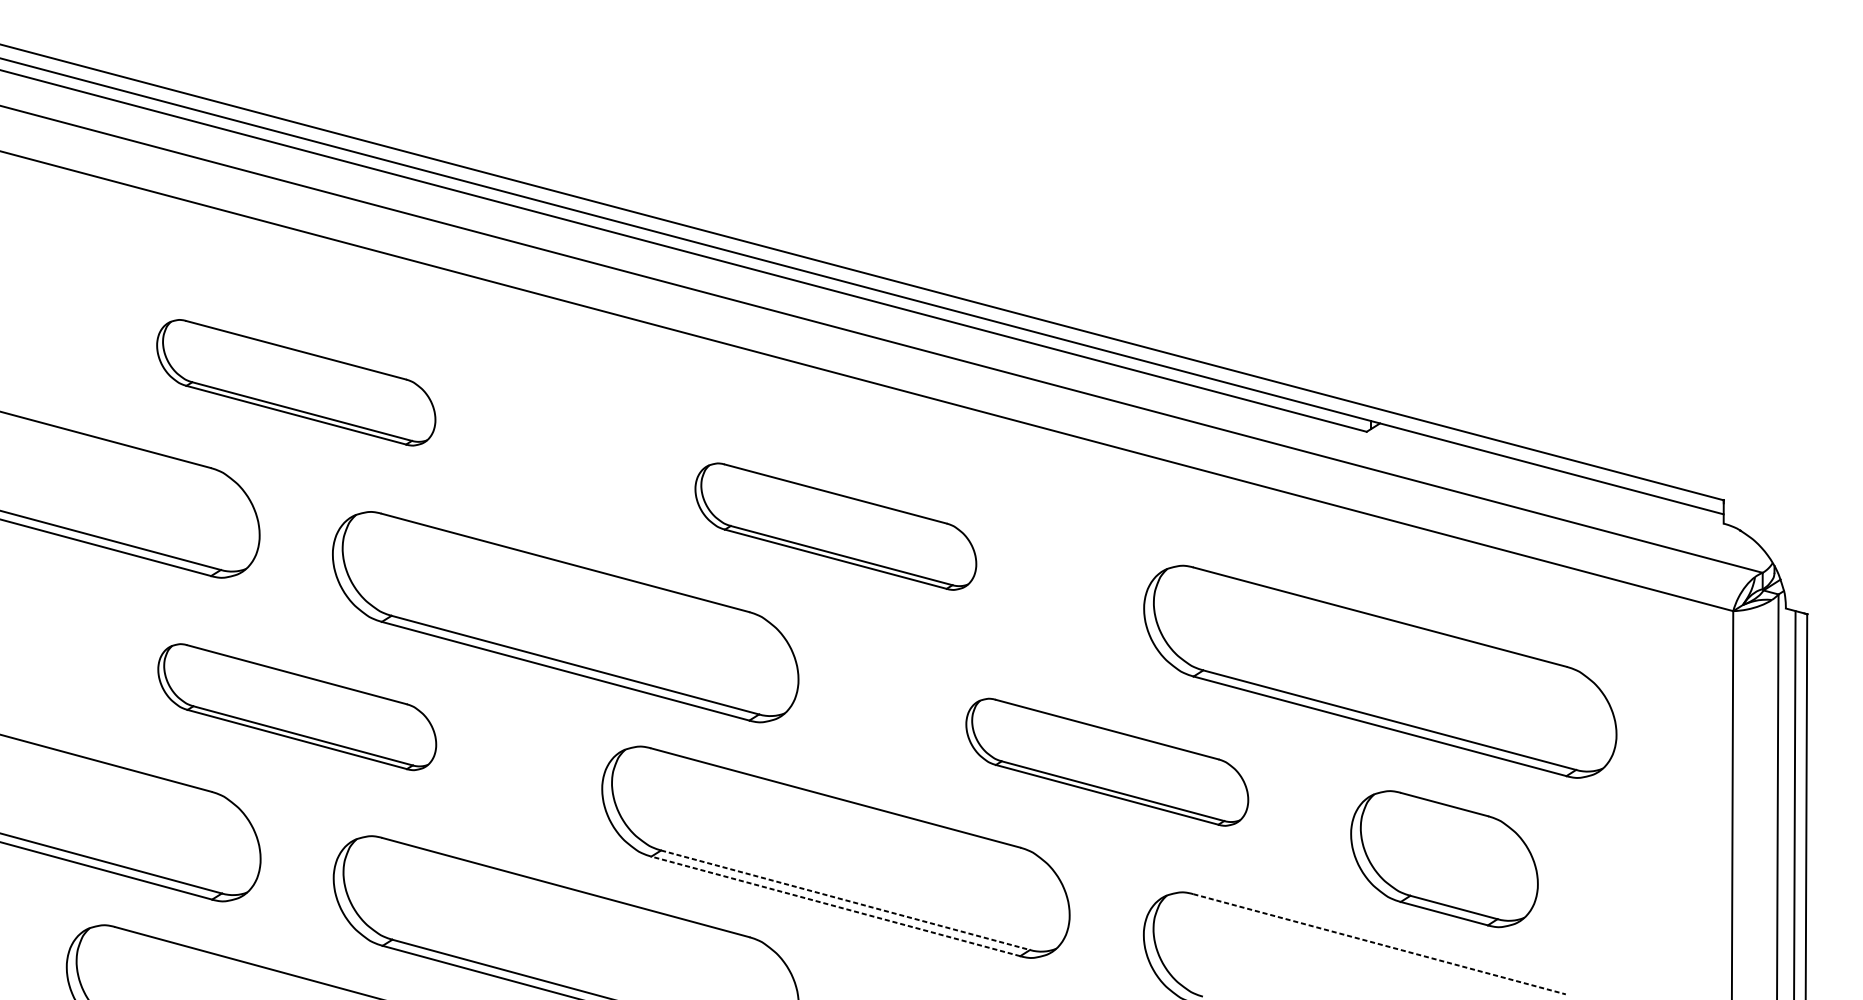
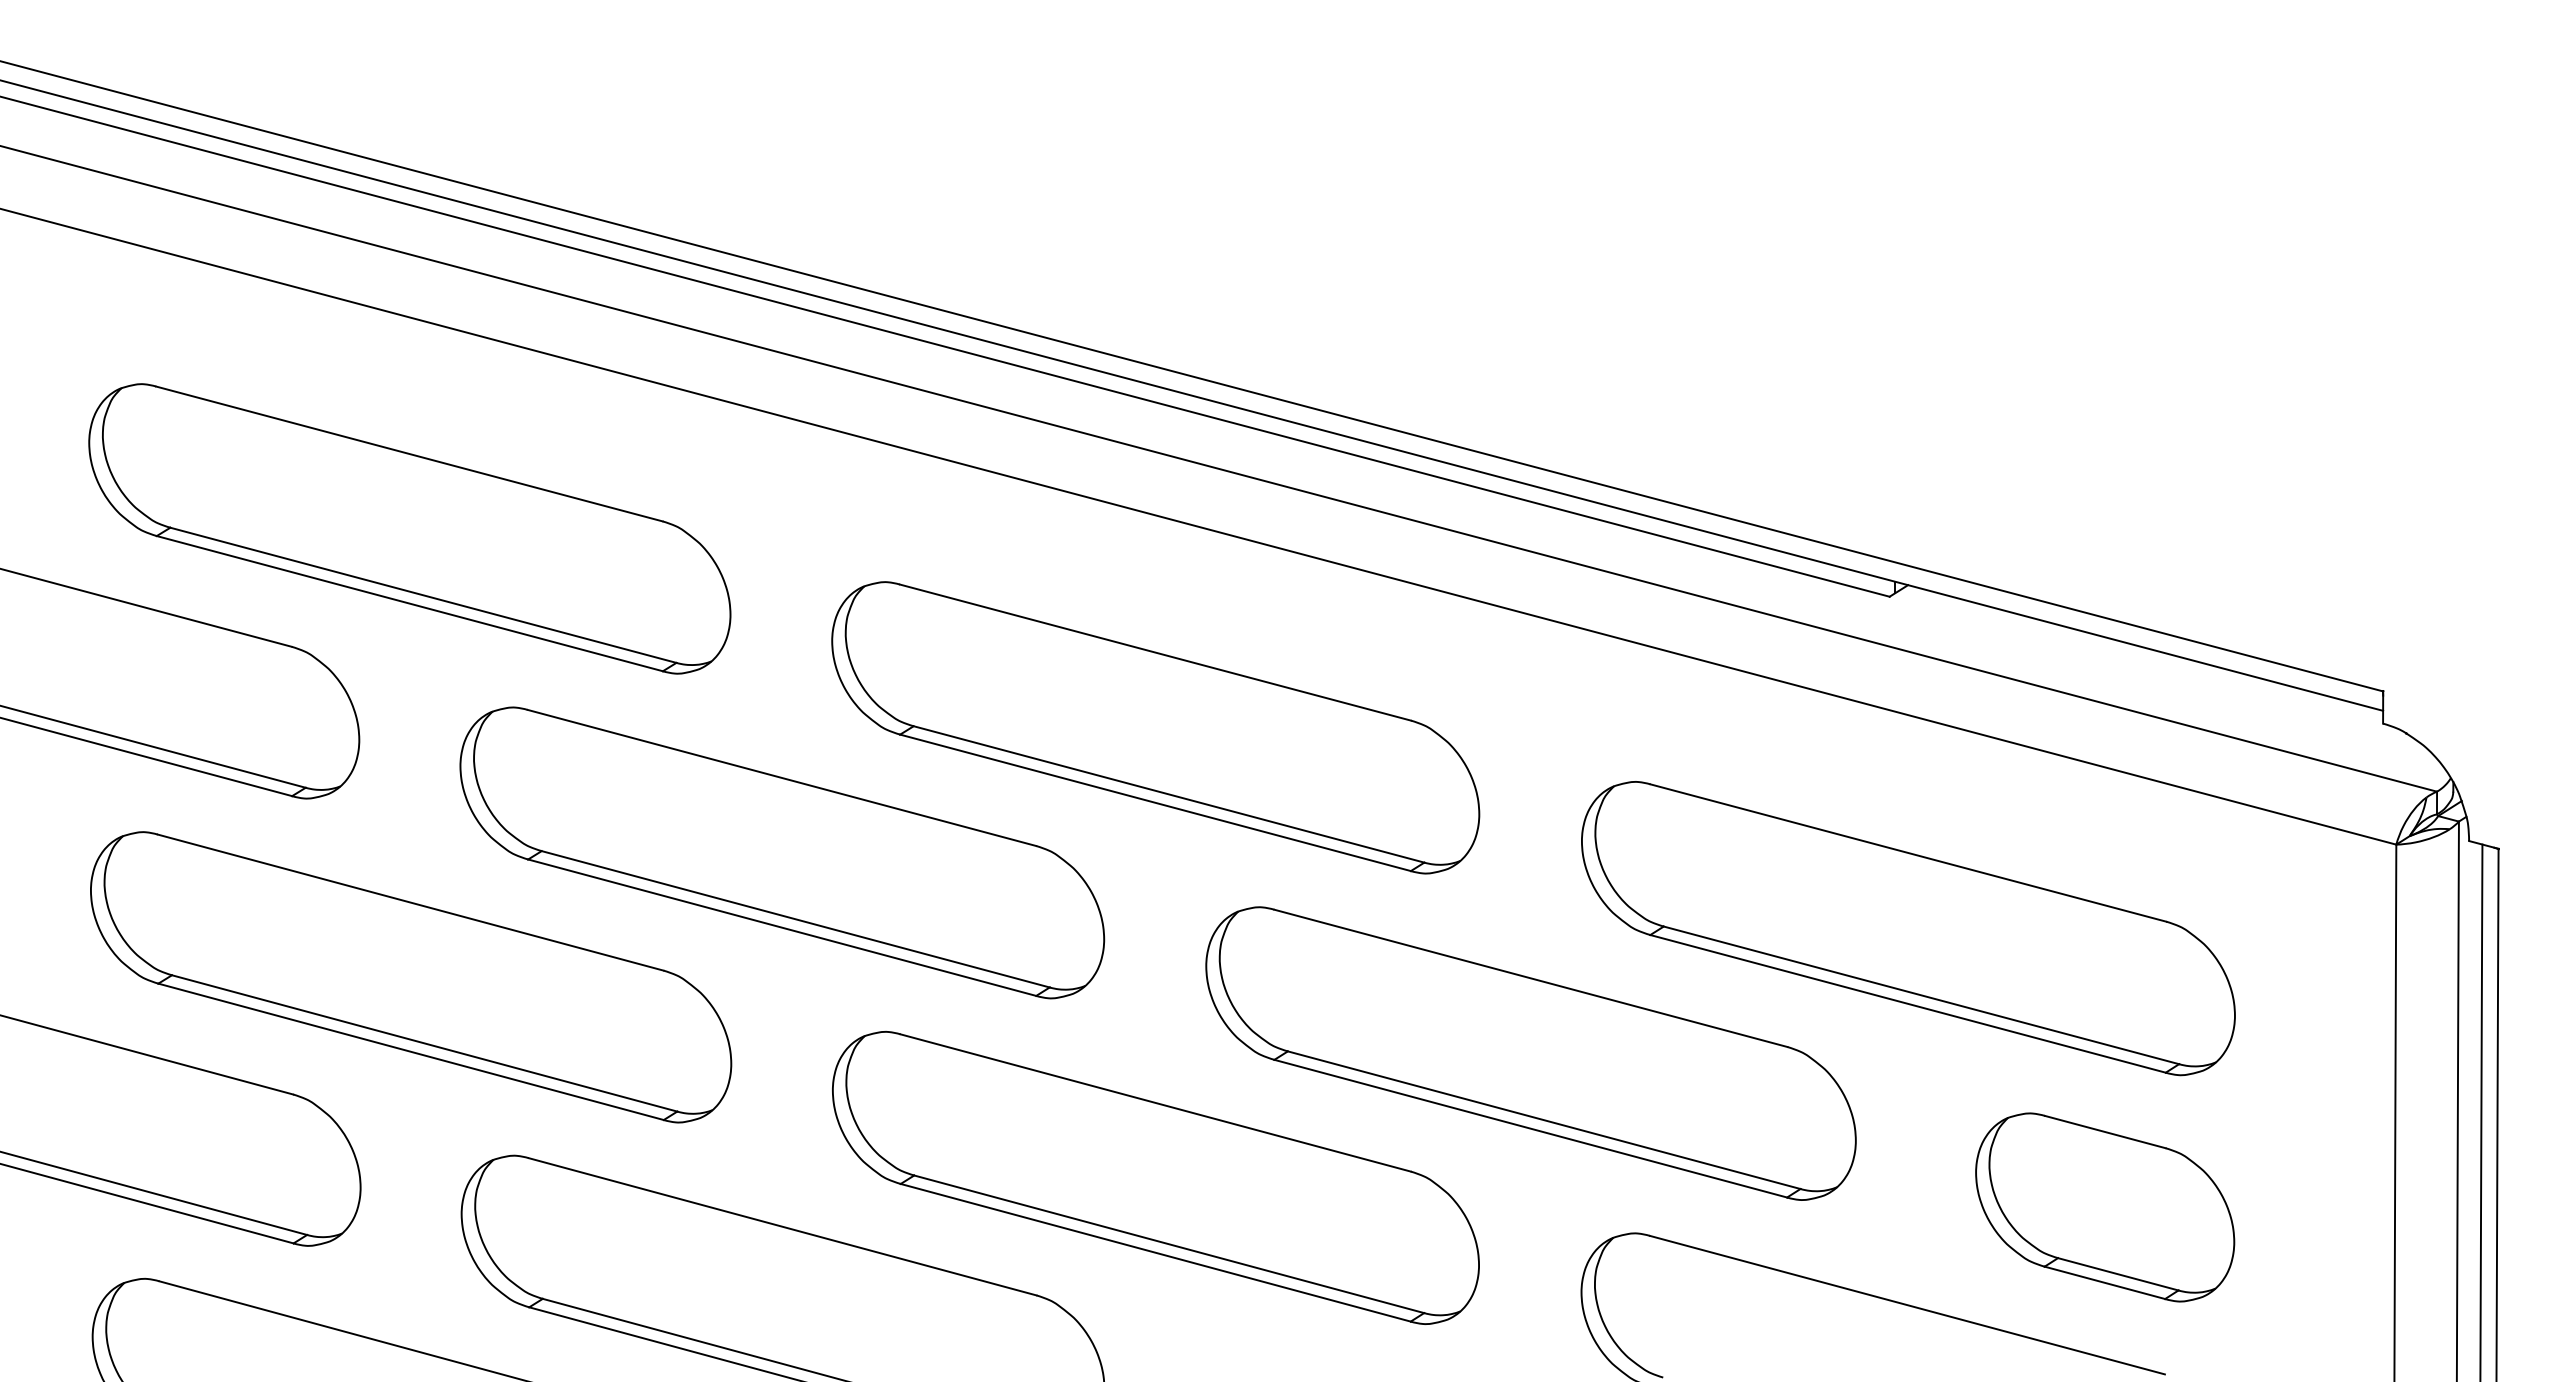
part: (295, 382) -> (409, 528), size x1.67
part: (835, 526) -> (1155, 727), size x1.67
part: (297, 707) -> (411, 977), size x1.67
part: (1106, 762) -> (1530, 1053), size x1.67
part: (1444, 859) -> (2105, 1207), moved
line: (845, 900) -> (1169, 1244), dashed -> solid
line: (835, 906) -> (1155, 1252), dashed -> solid
line: (1379, 944) -> (1907, 1305), dashed -> solid

